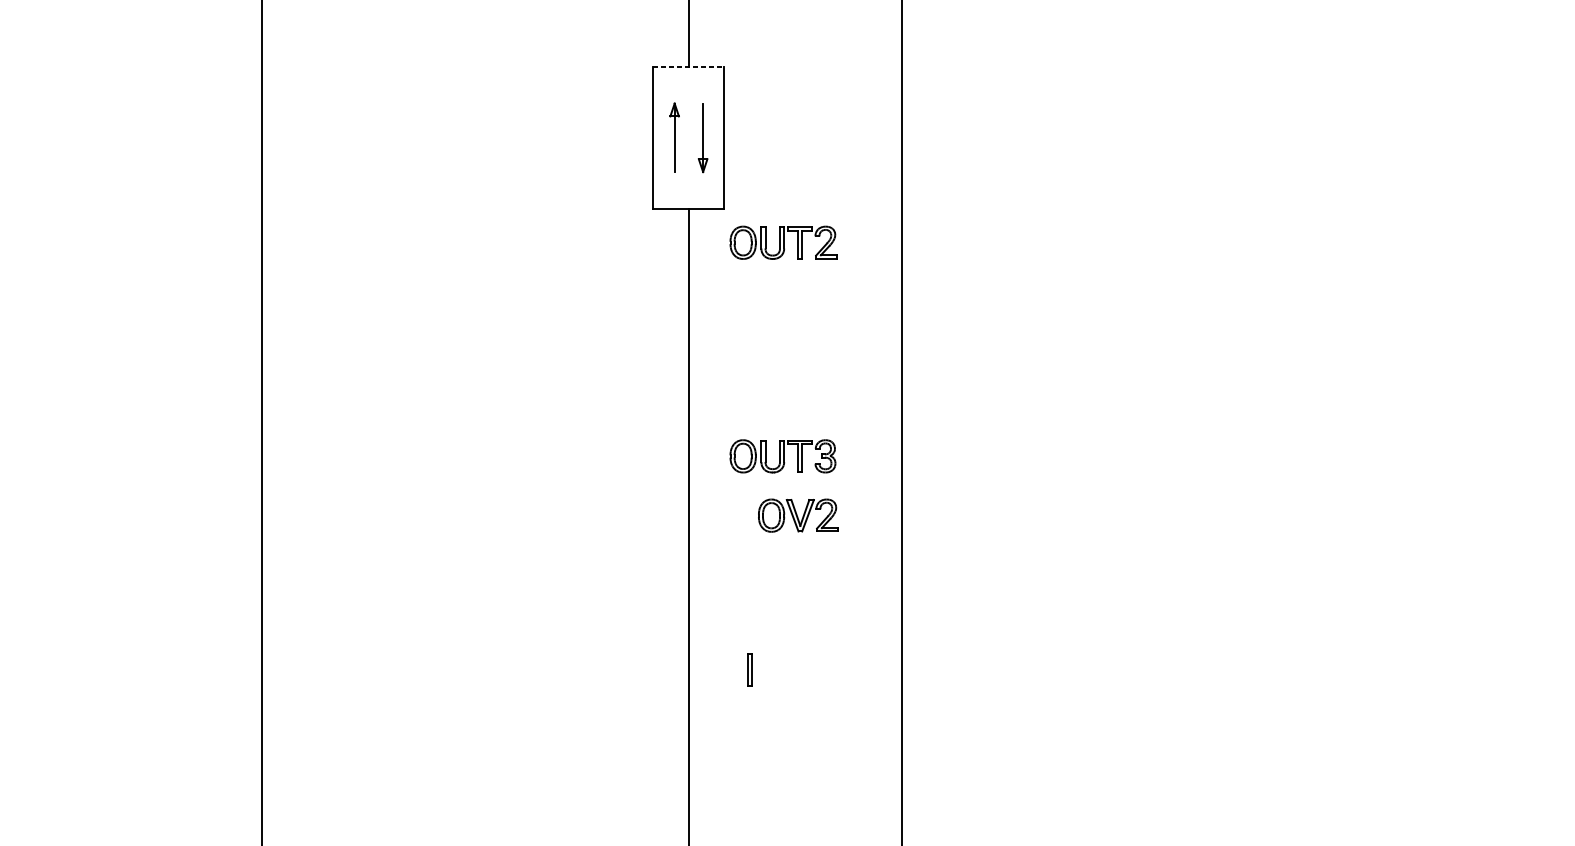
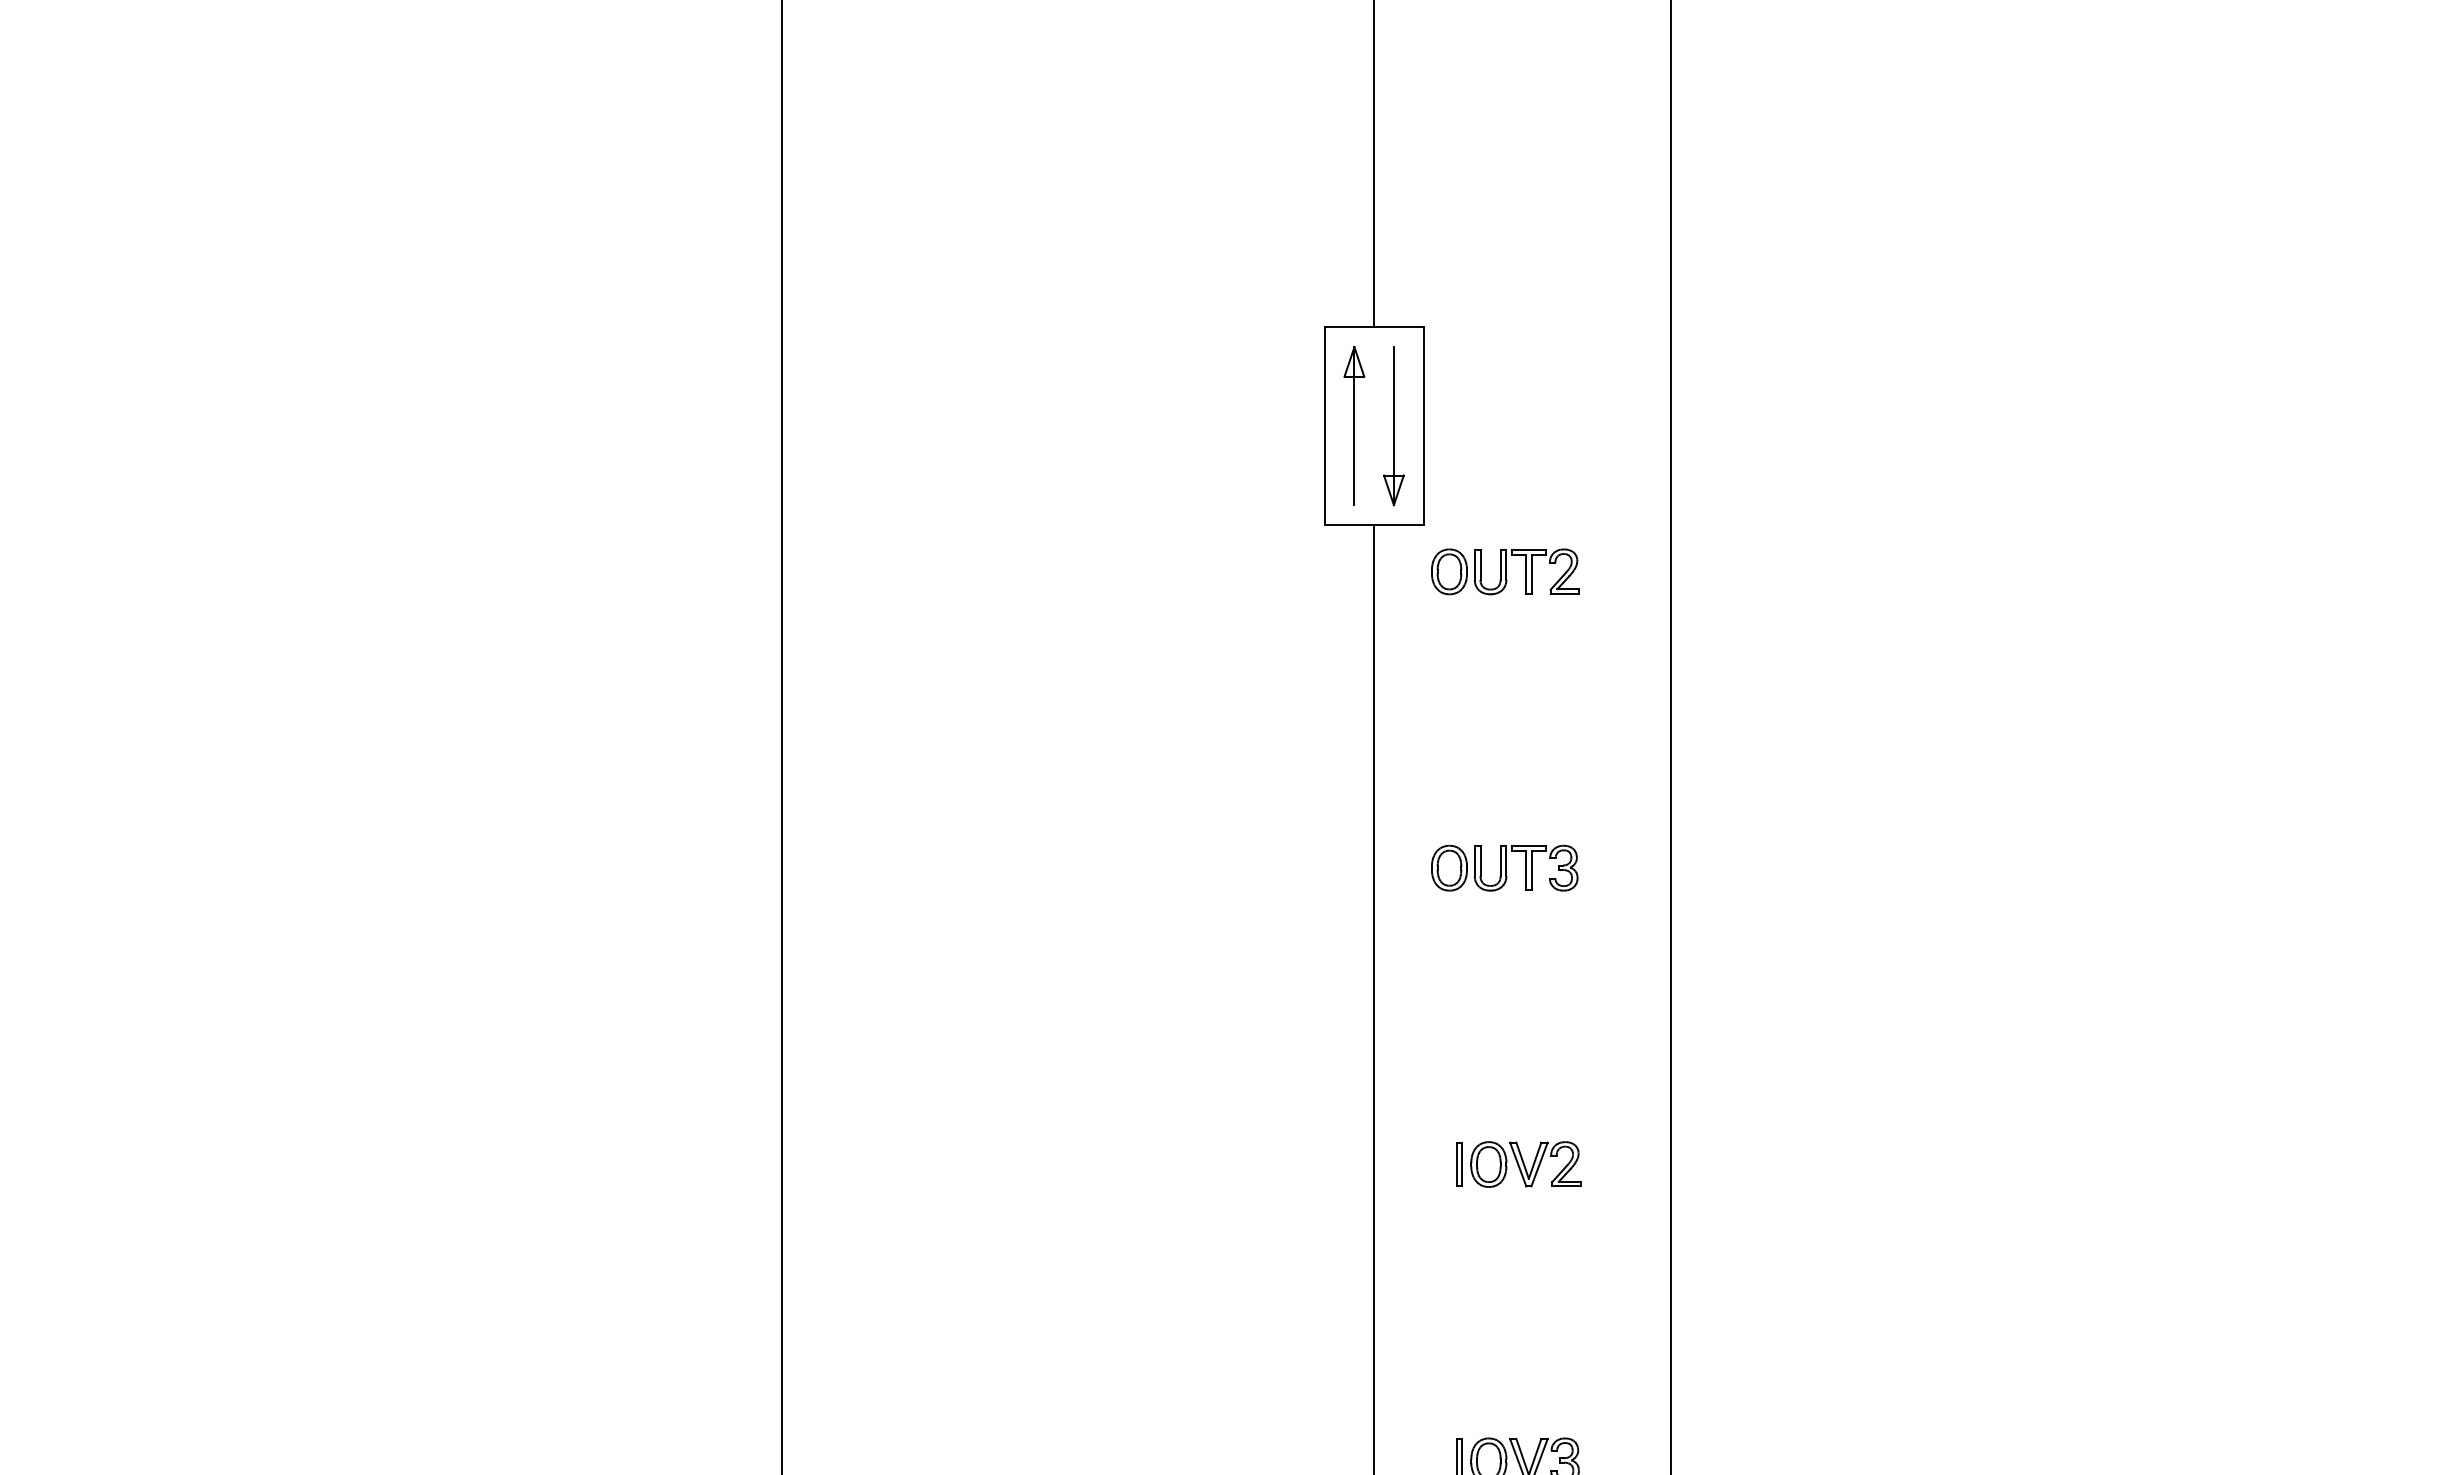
line: (689, 66) -> (1374, 327), dashed -> solid
part: (674, 137) -> (1354, 425), size x1.67
part: (702, 138) -> (1393, 426), size x1.67
part: (797, 515) -> (1525, 1164), moved

